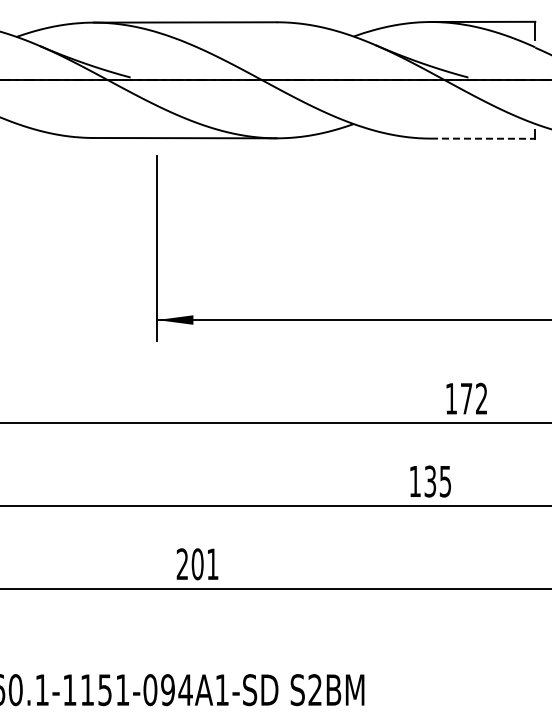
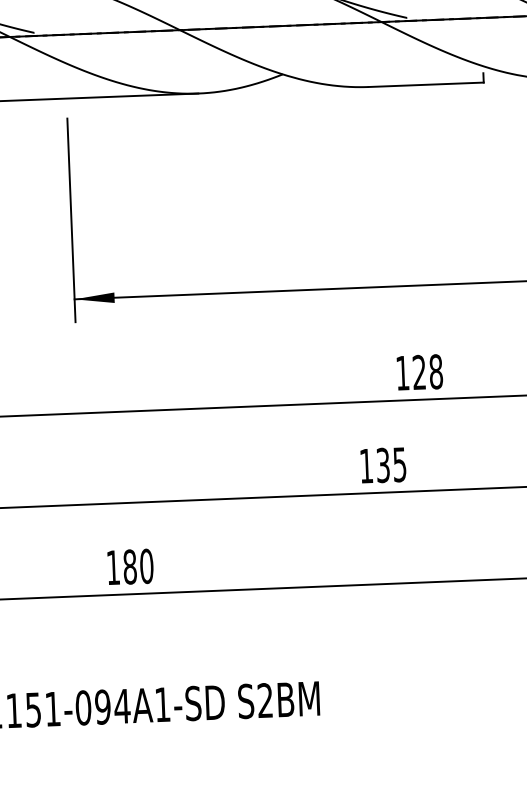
line: (483, 138) -> (426, 84), dashed -> solid
text: (473, 398) -> (427, 371), 172 -> 128
text: (197, 564) -> (129, 567), 201 -> 180

